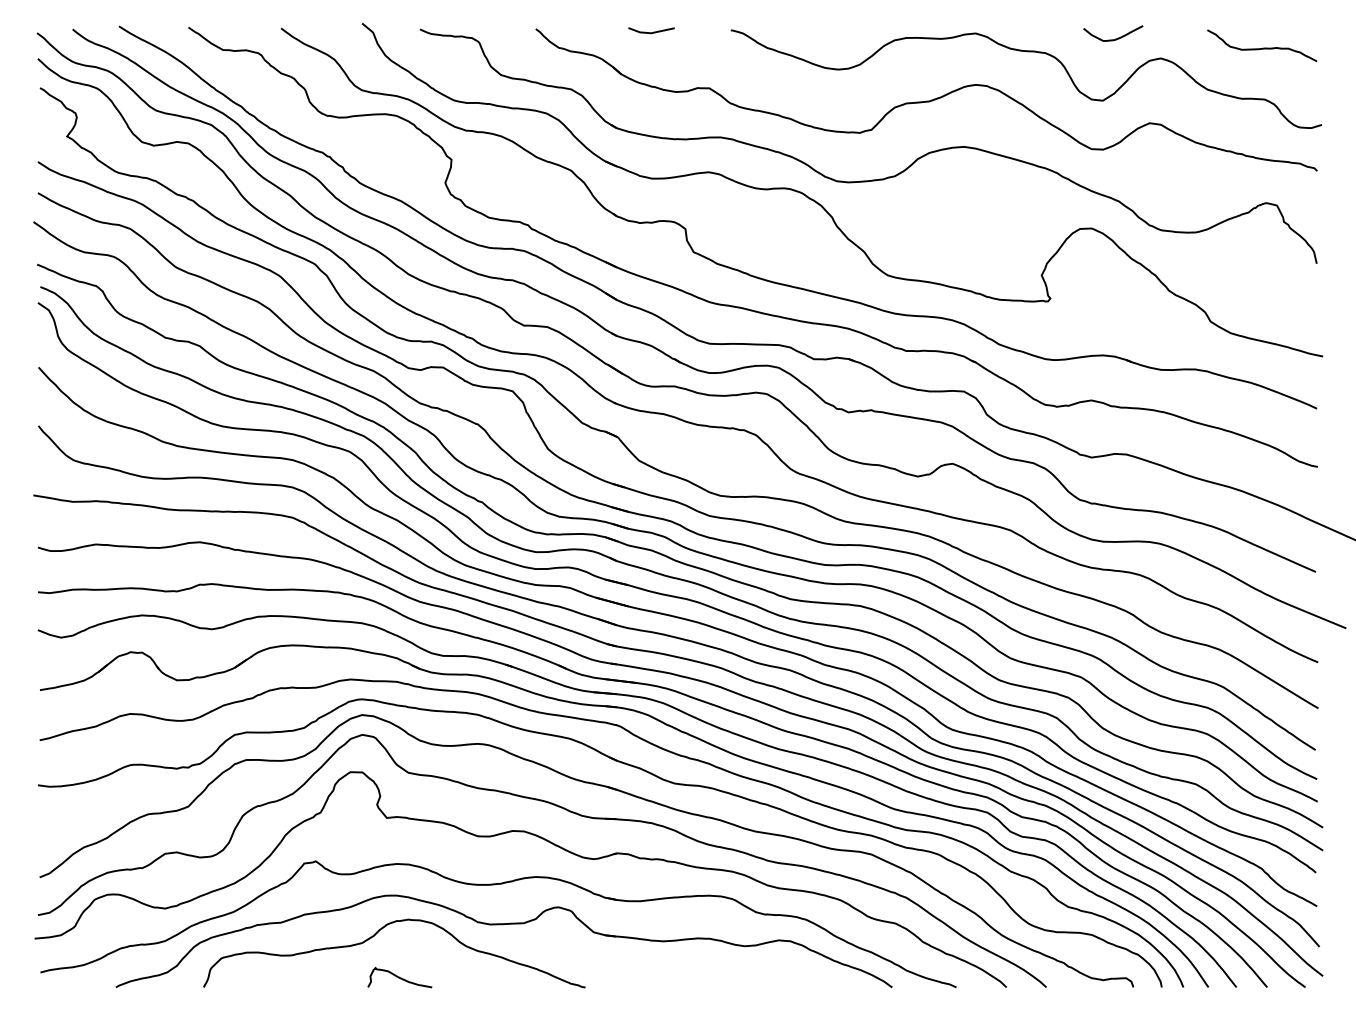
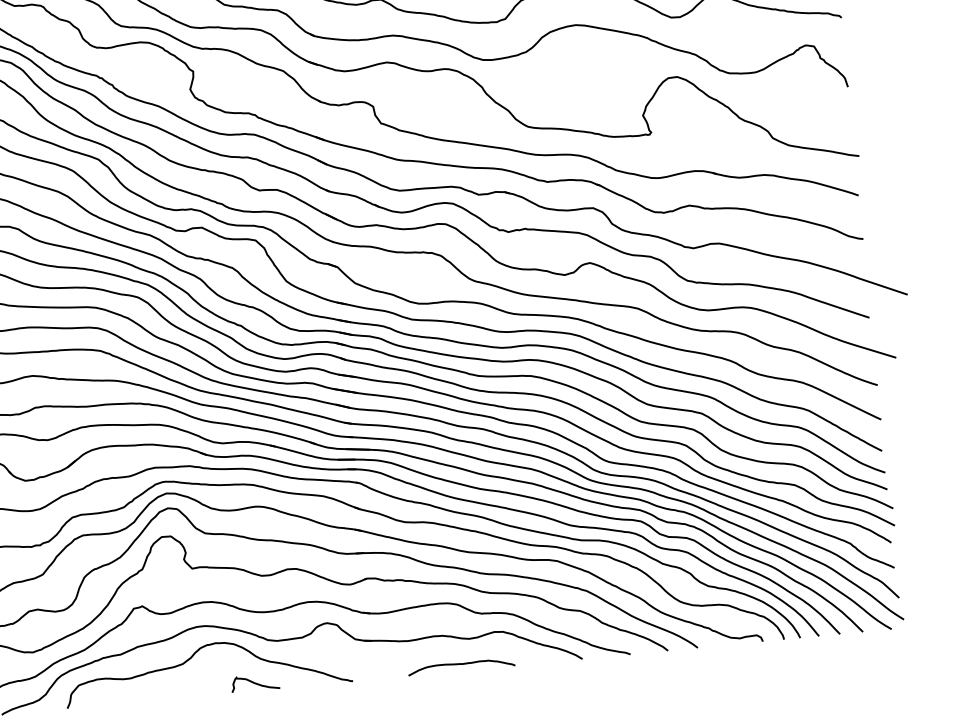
curve: (399, 977) -> (255, 683), moved
curve: (730, 979) -> (460, 664), added

